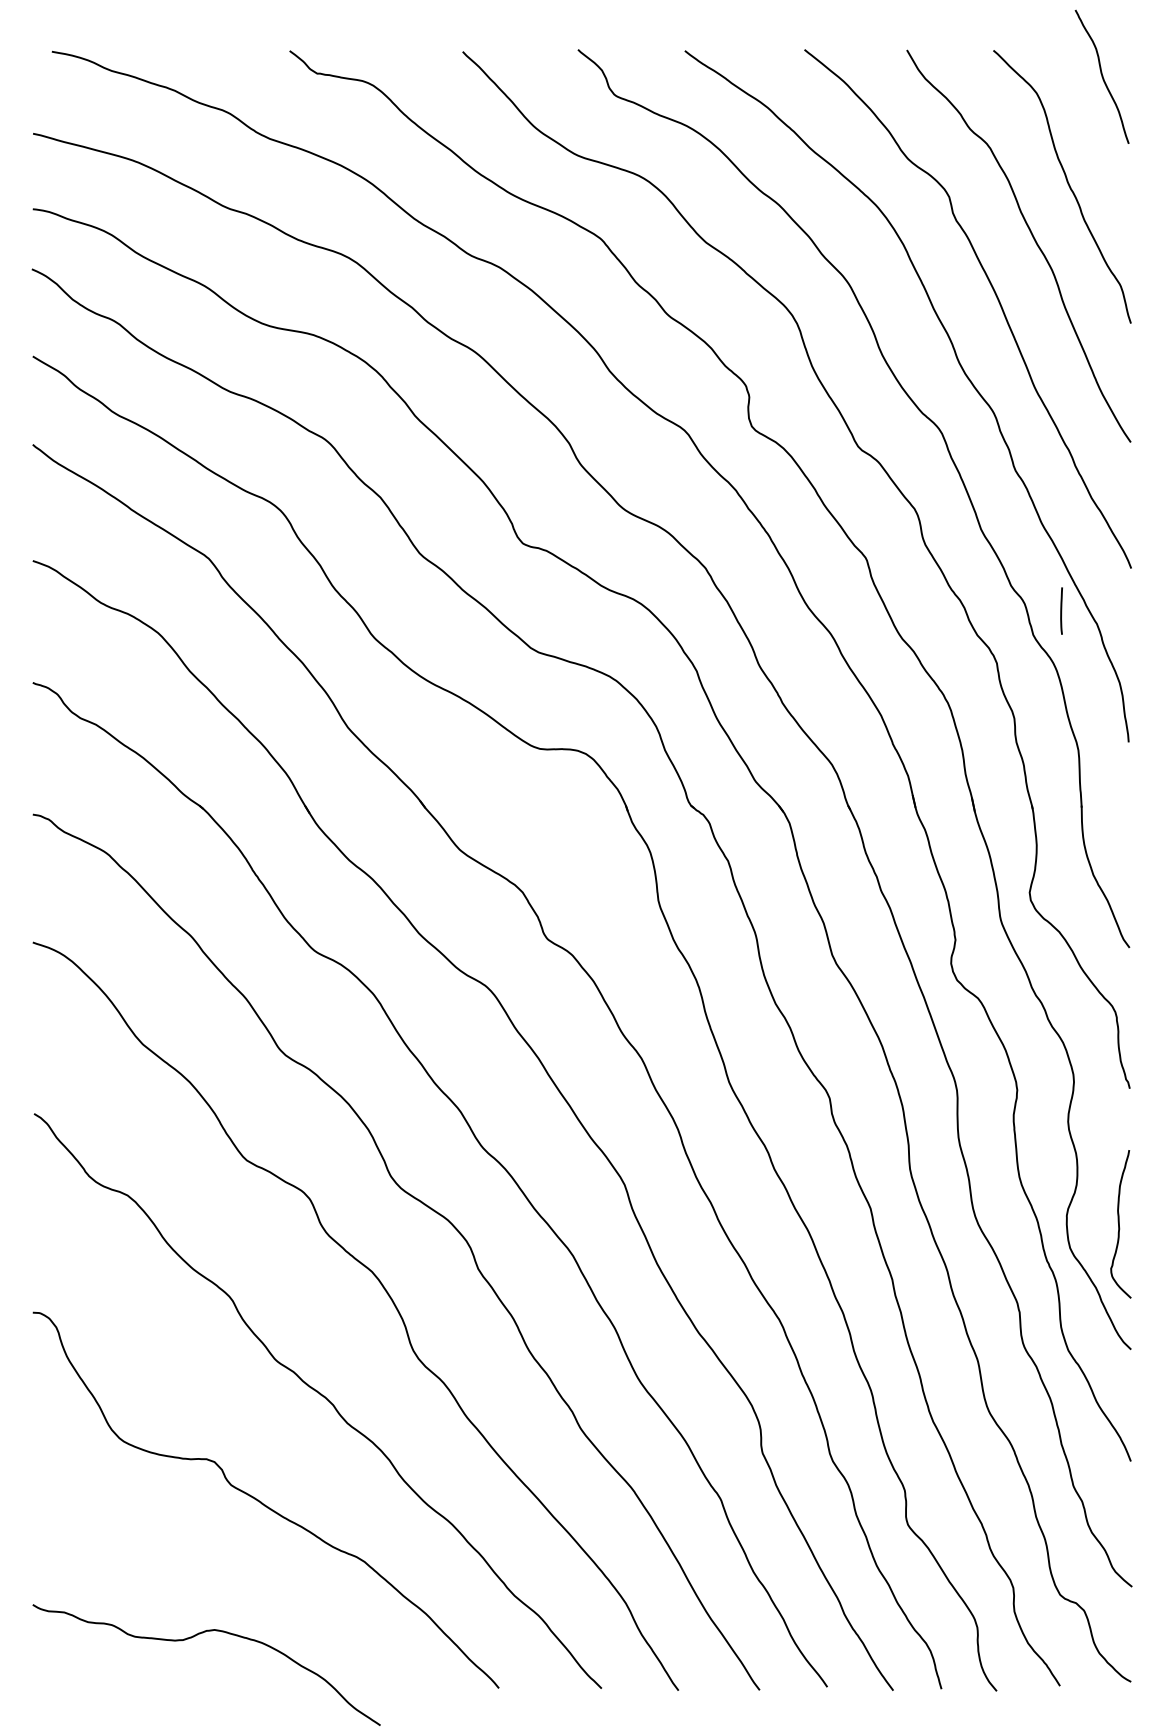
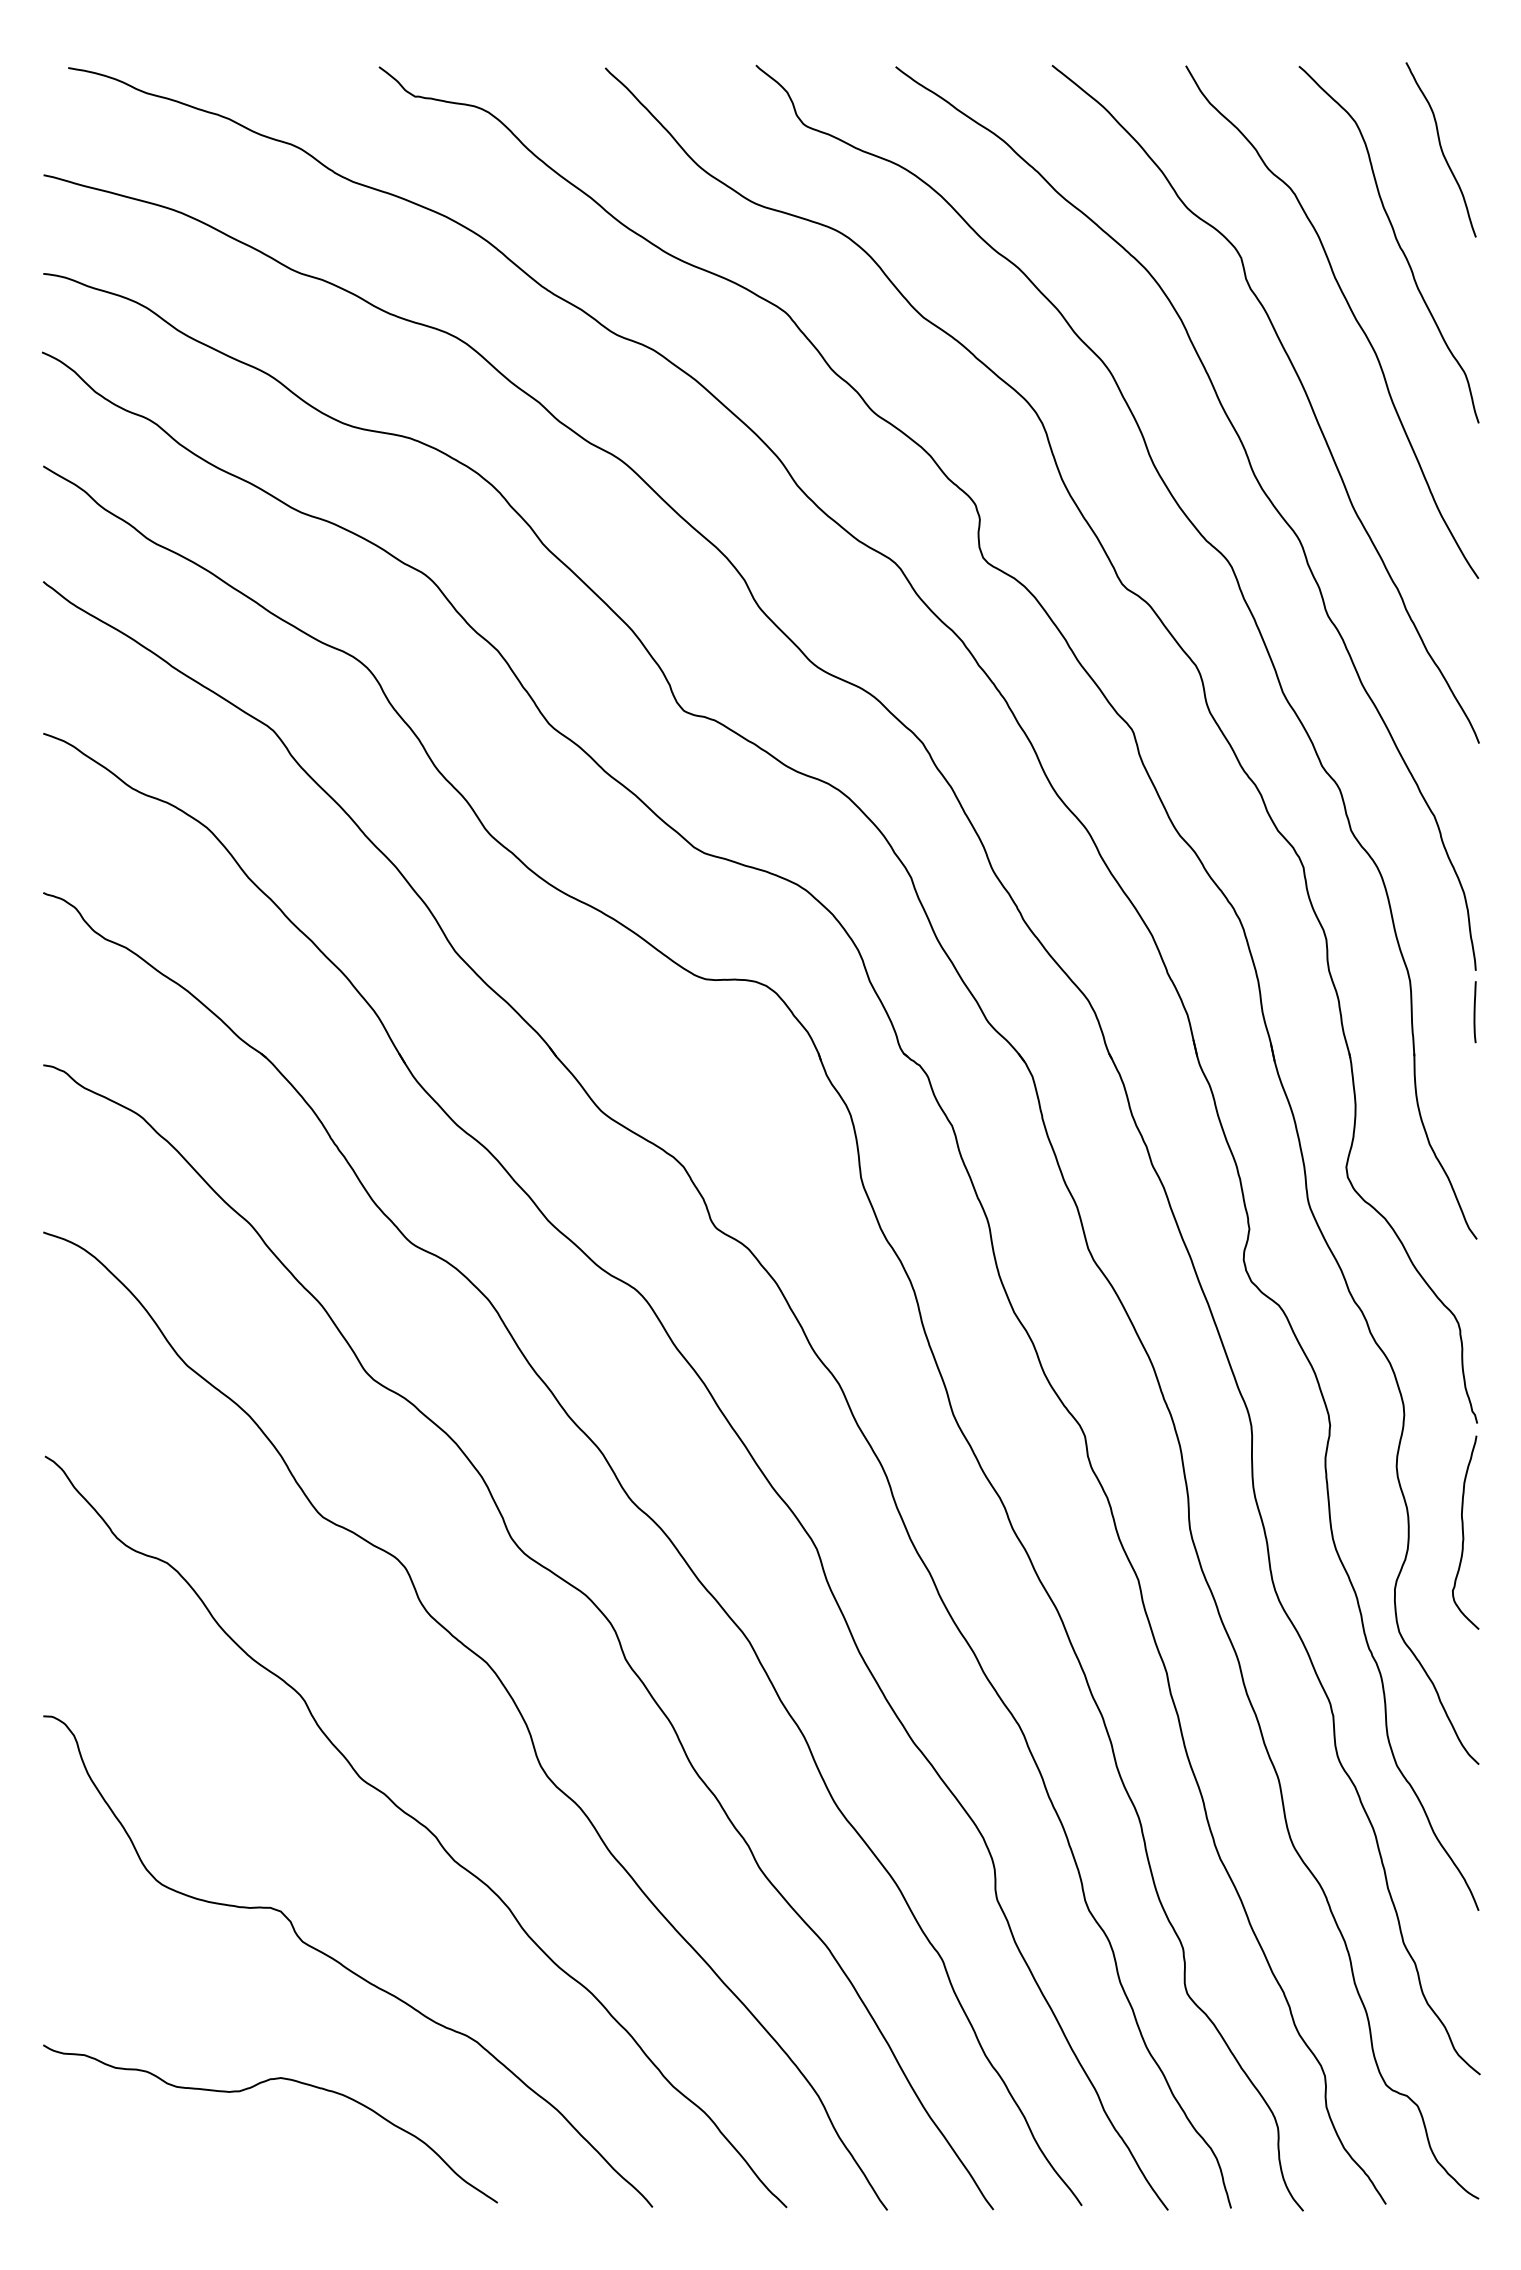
curve: (1101, 76) -> (1440, 149), moved
line: (1061, 611) -> (1474, 1012), moved
curve: (1119, 1224) -> (1463, 1532), moved
curve: (193, 1637) -> (253, 2087), moved

